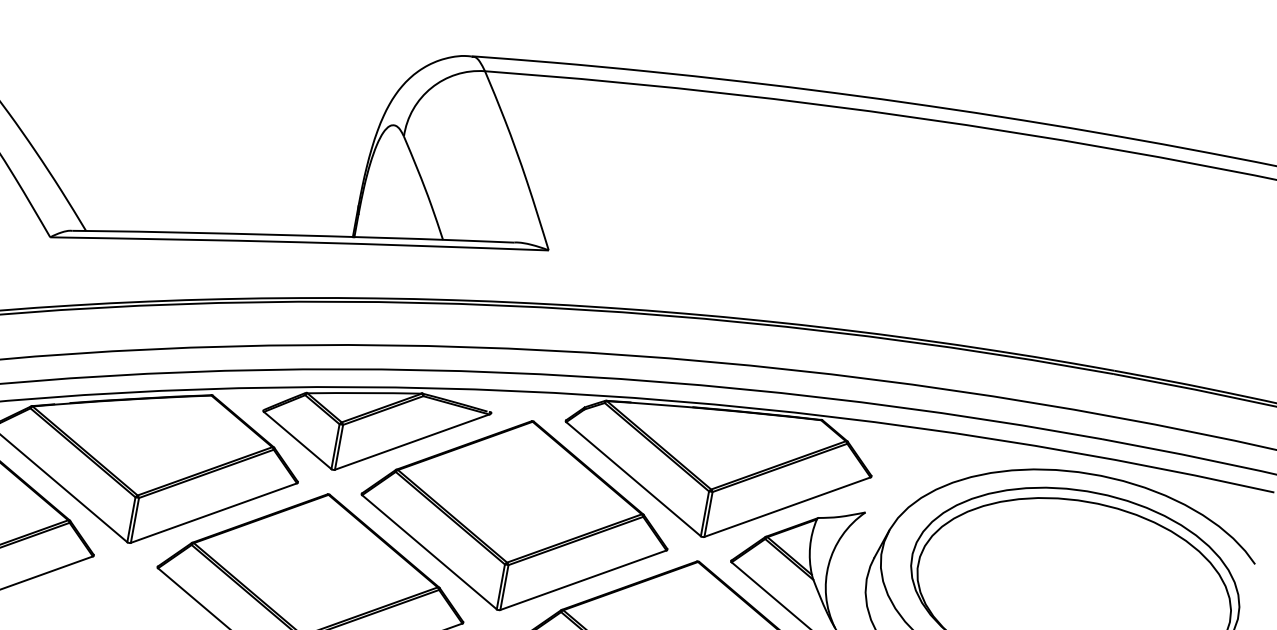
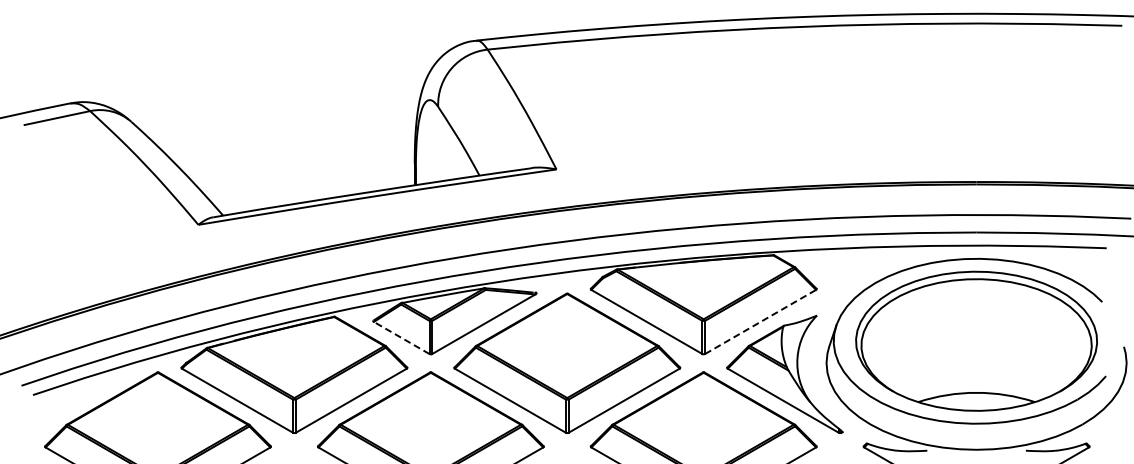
line: (297, 439) -> (401, 337), solid -> dashed
line: (788, 506) -> (761, 321), solid -> dashed

